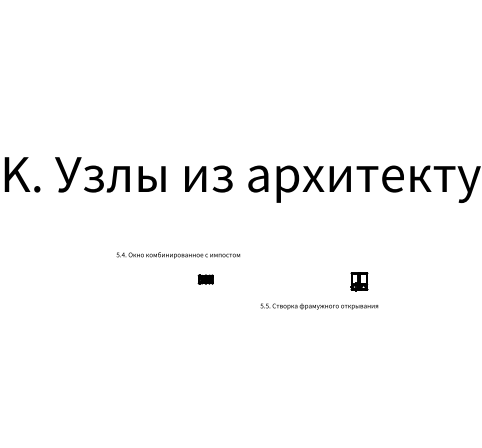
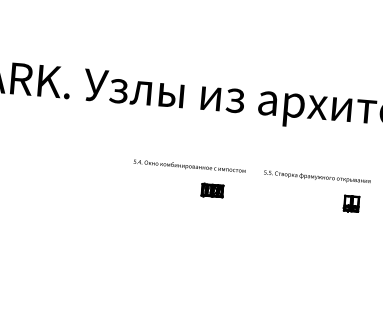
part: (205, 279) -> (212, 190), size x1.67
text: (319, 306) -> (317, 177), moved

